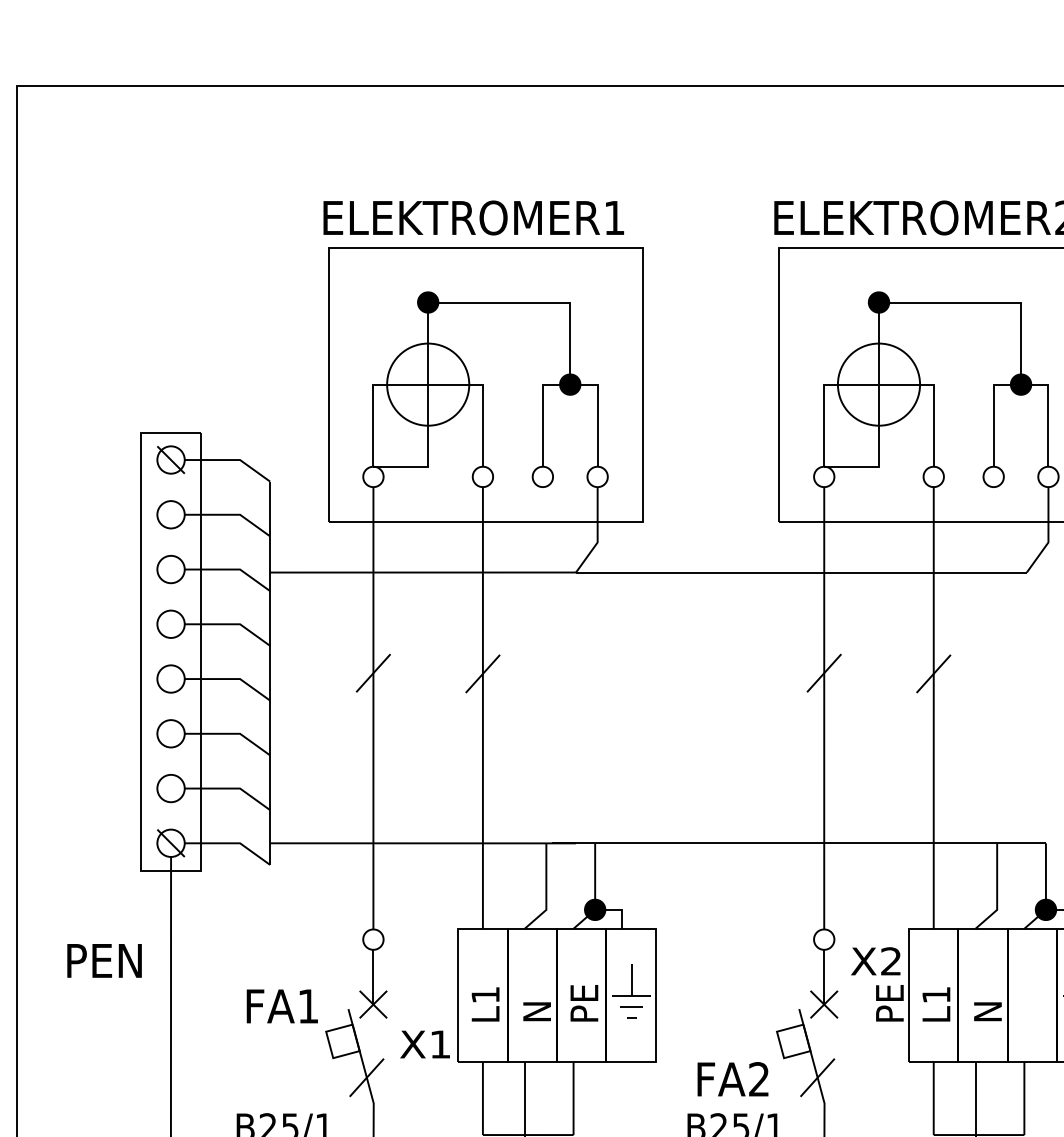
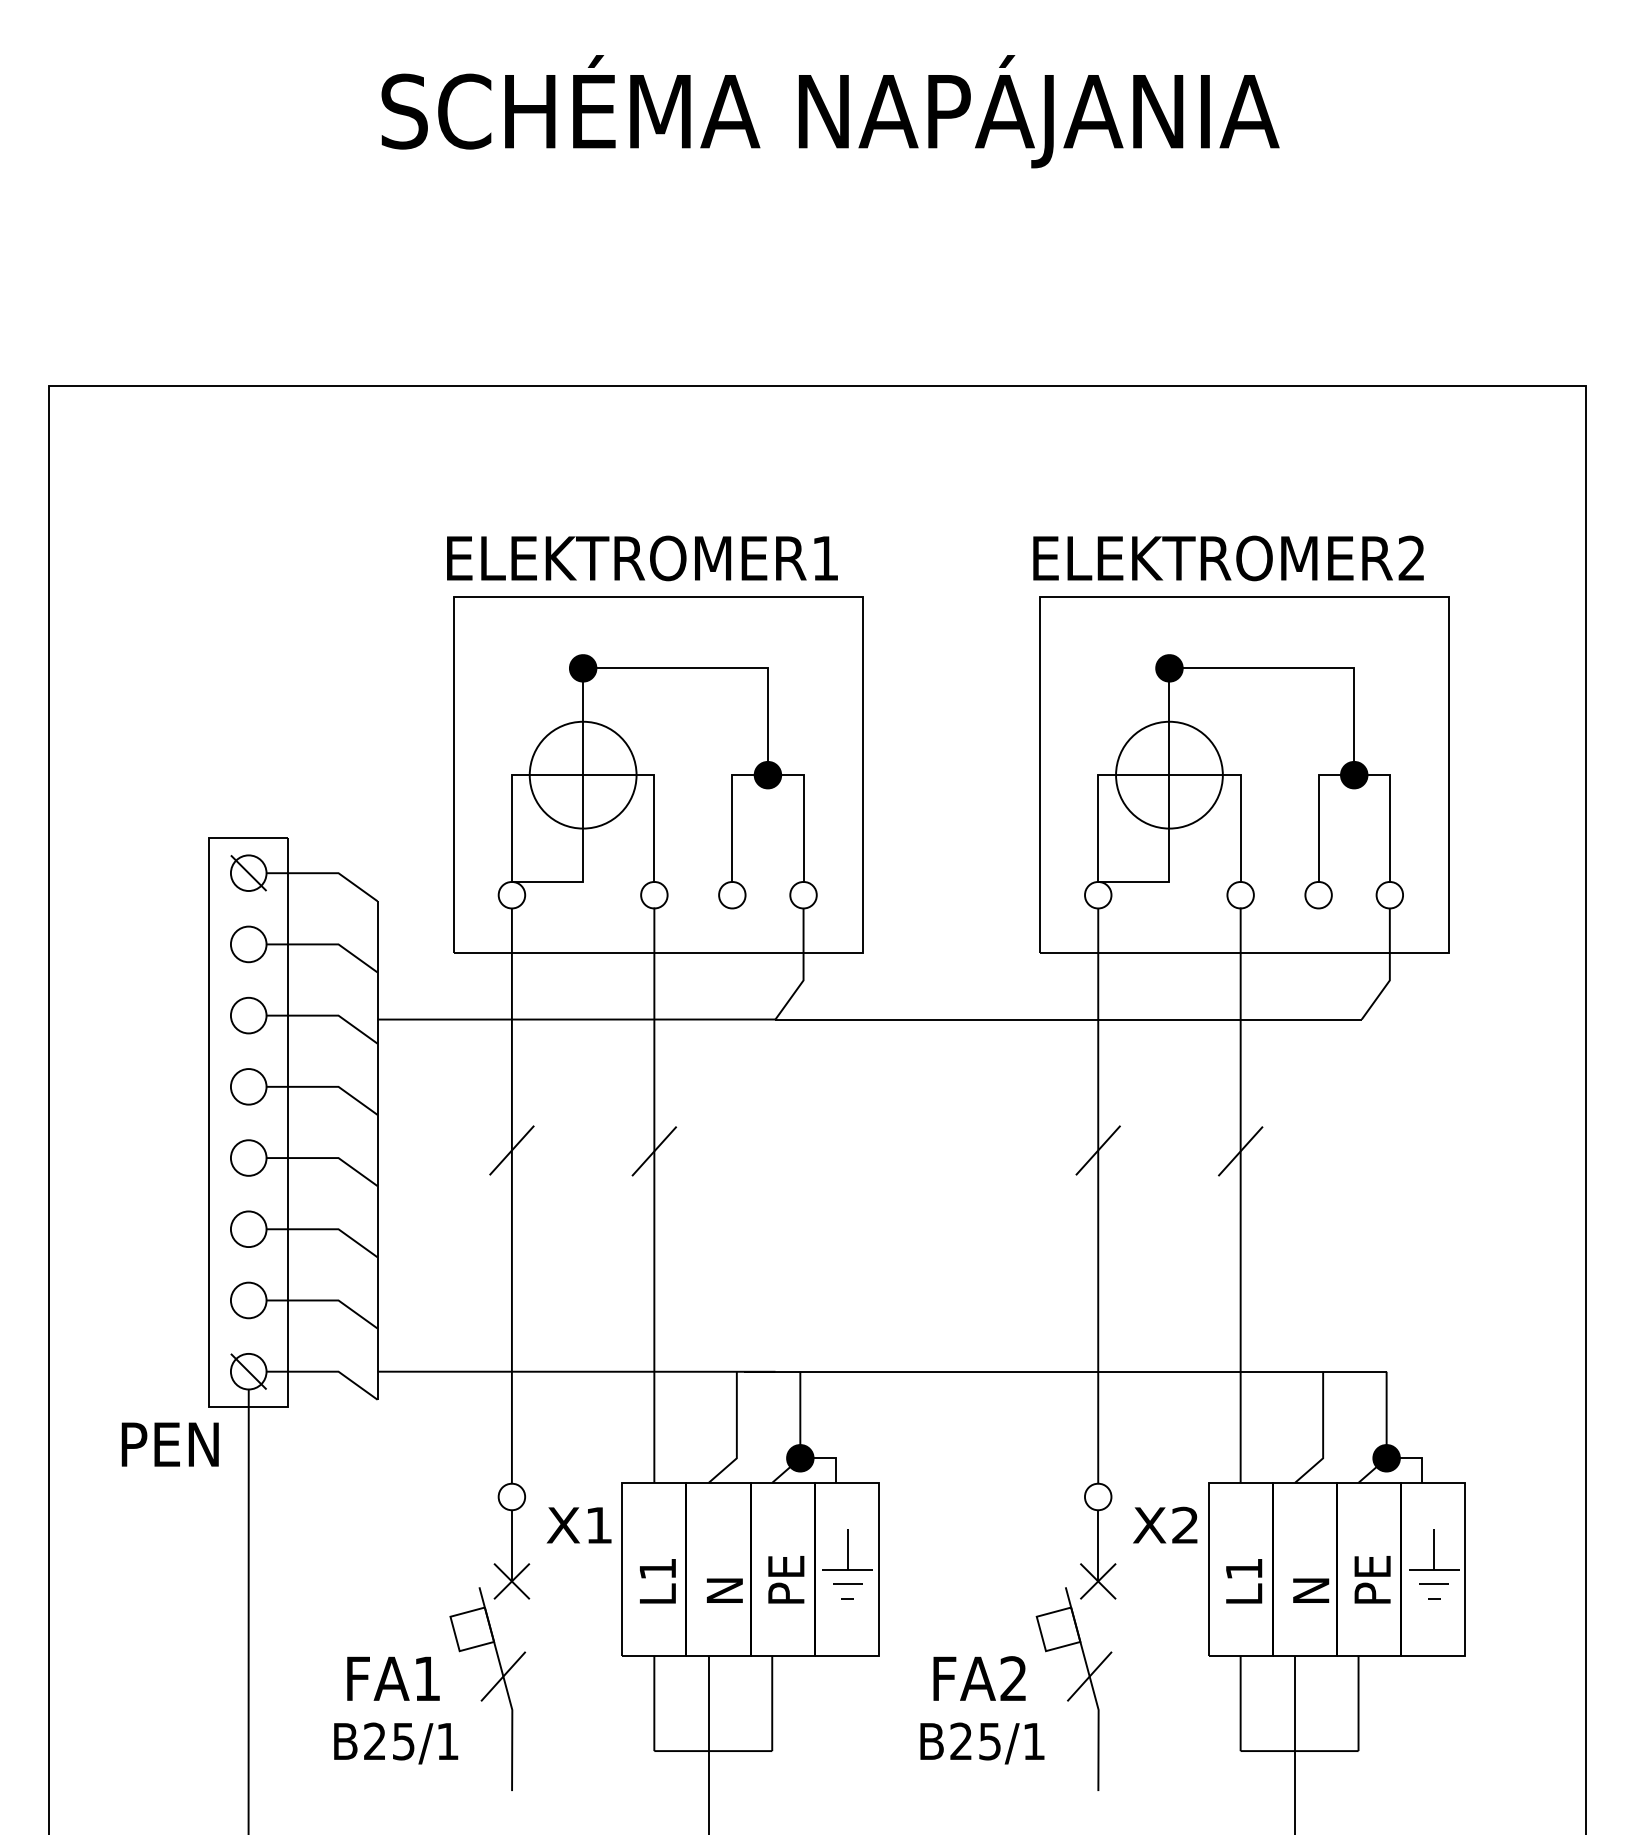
text: (103, 960) -> (169, 1444), moved
text: (889, 1003) -> (1372, 1579), moved
text: (282, 1006) -> (393, 1678), moved
text: (424, 1044) -> (578, 1525), moved

